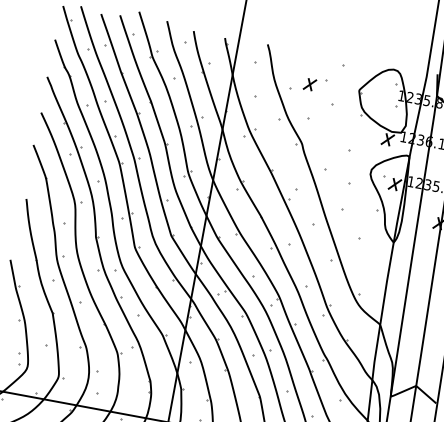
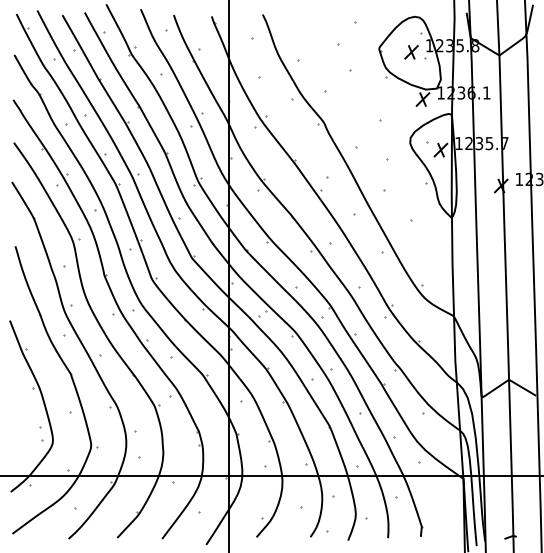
part: (309, 84) -> (411, 52), moved

